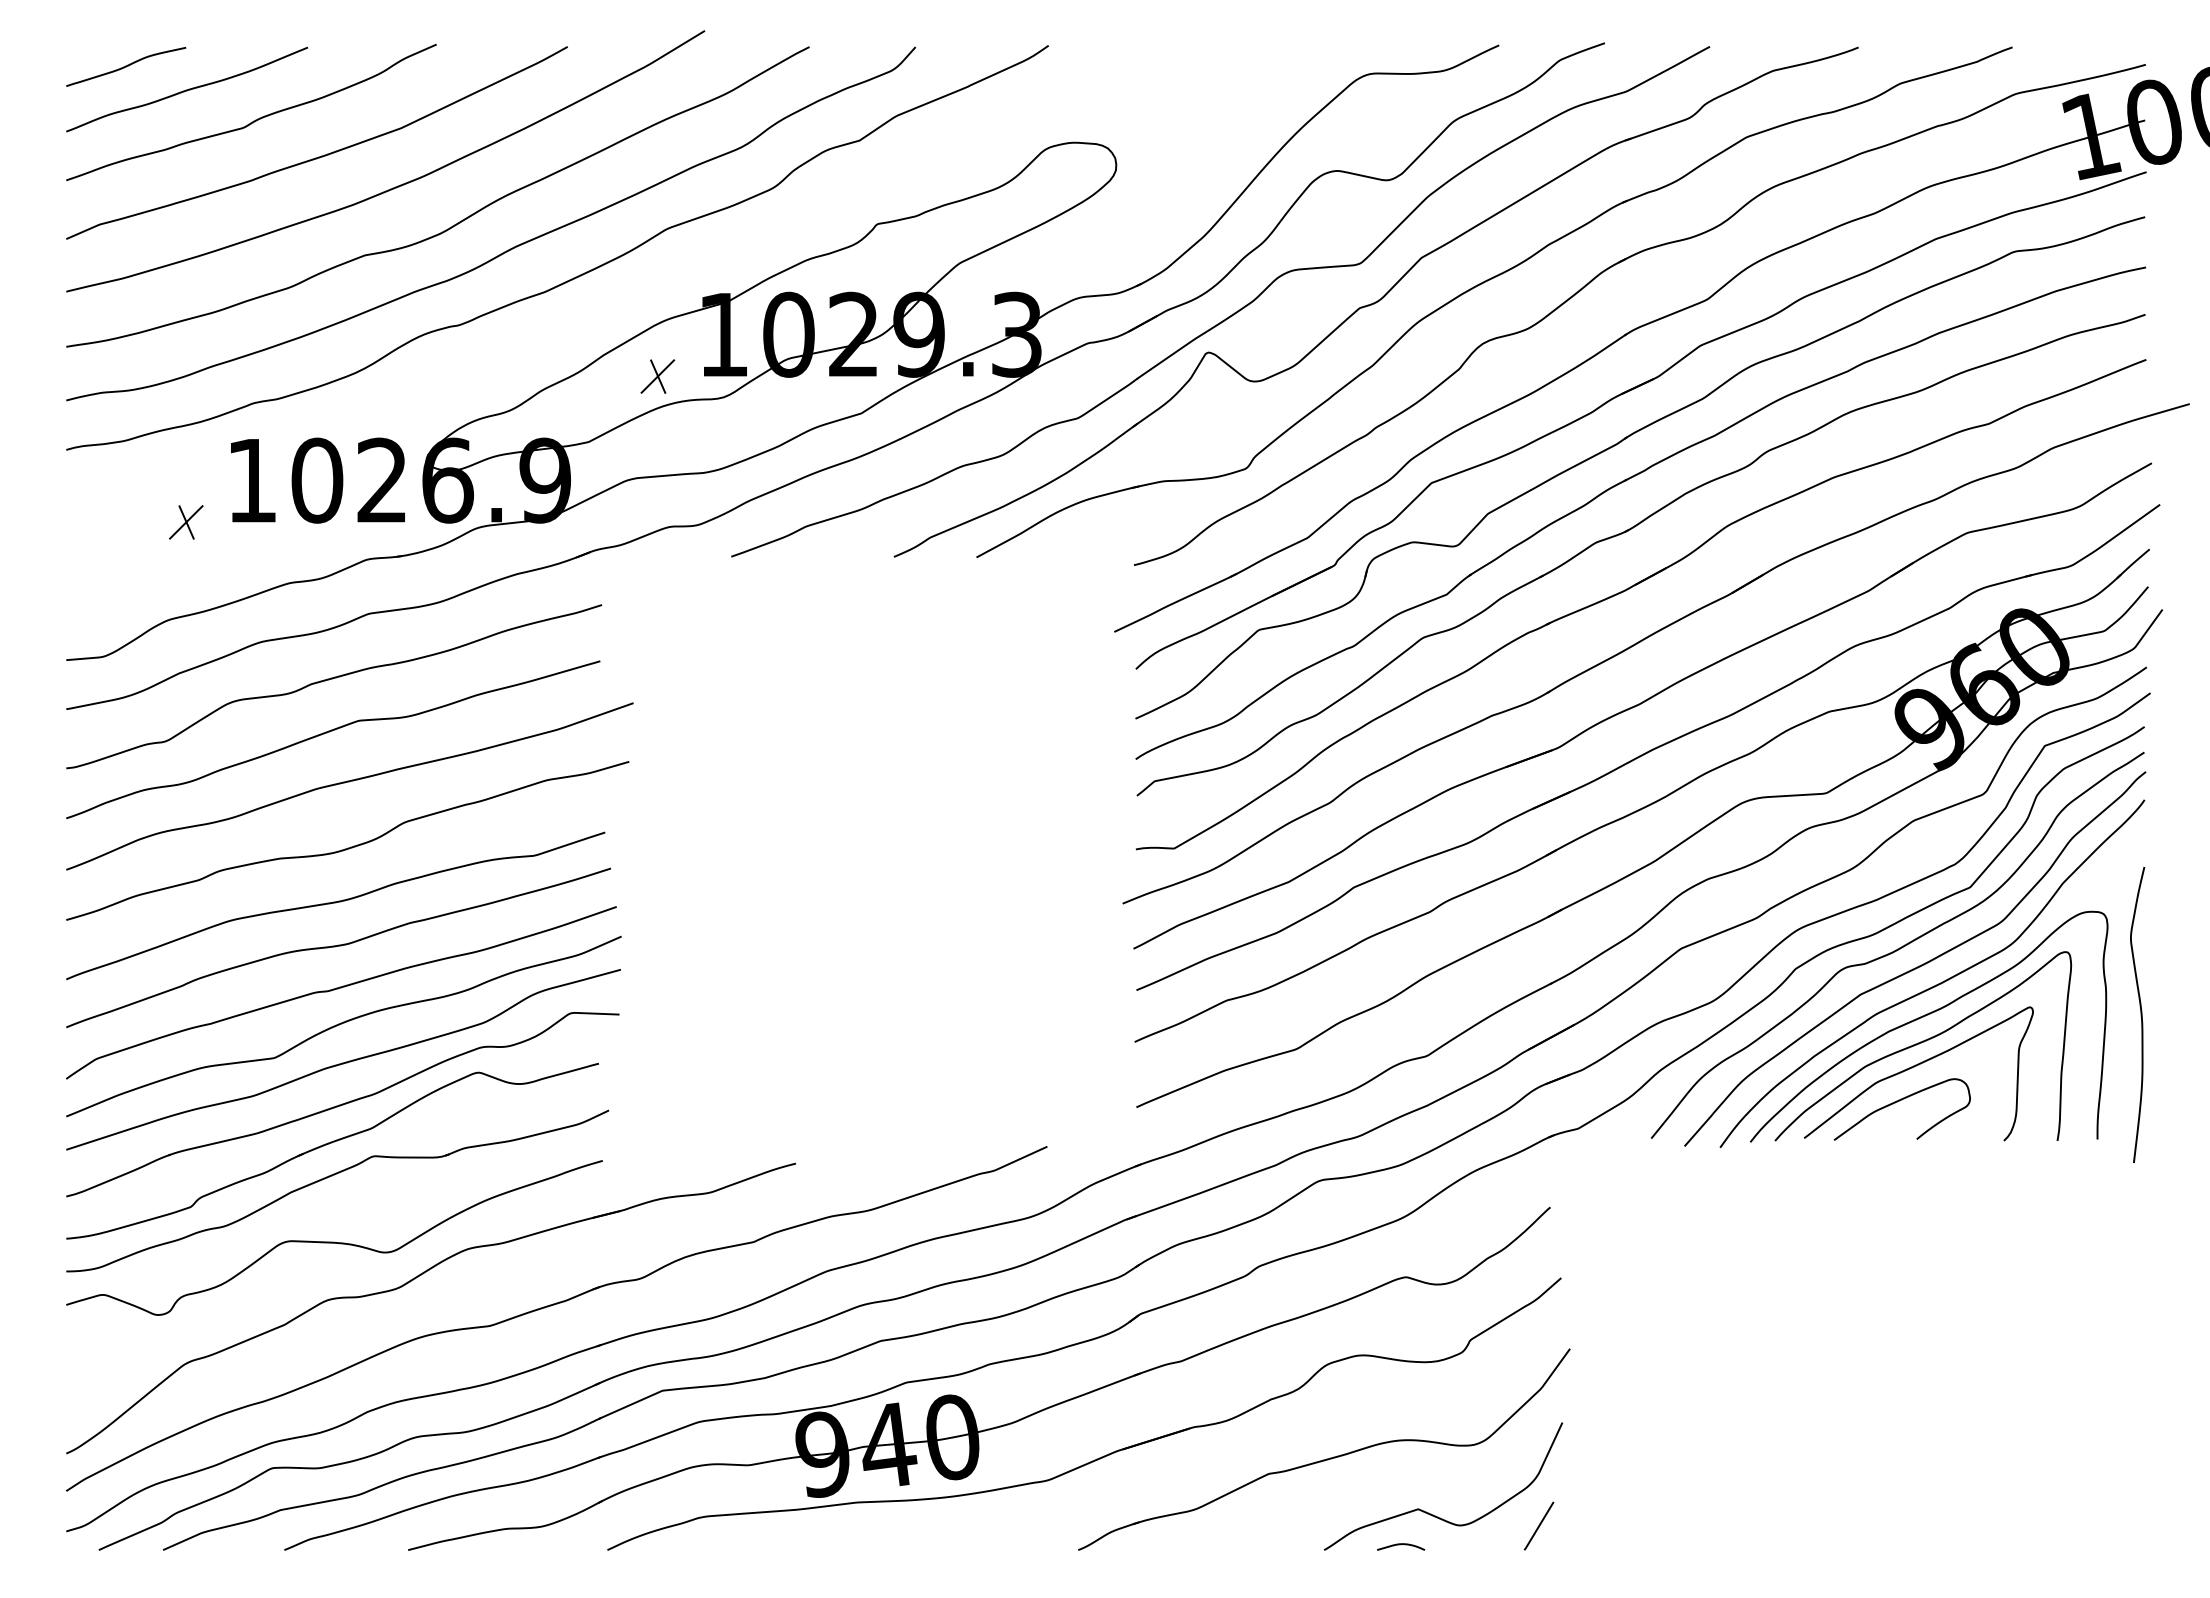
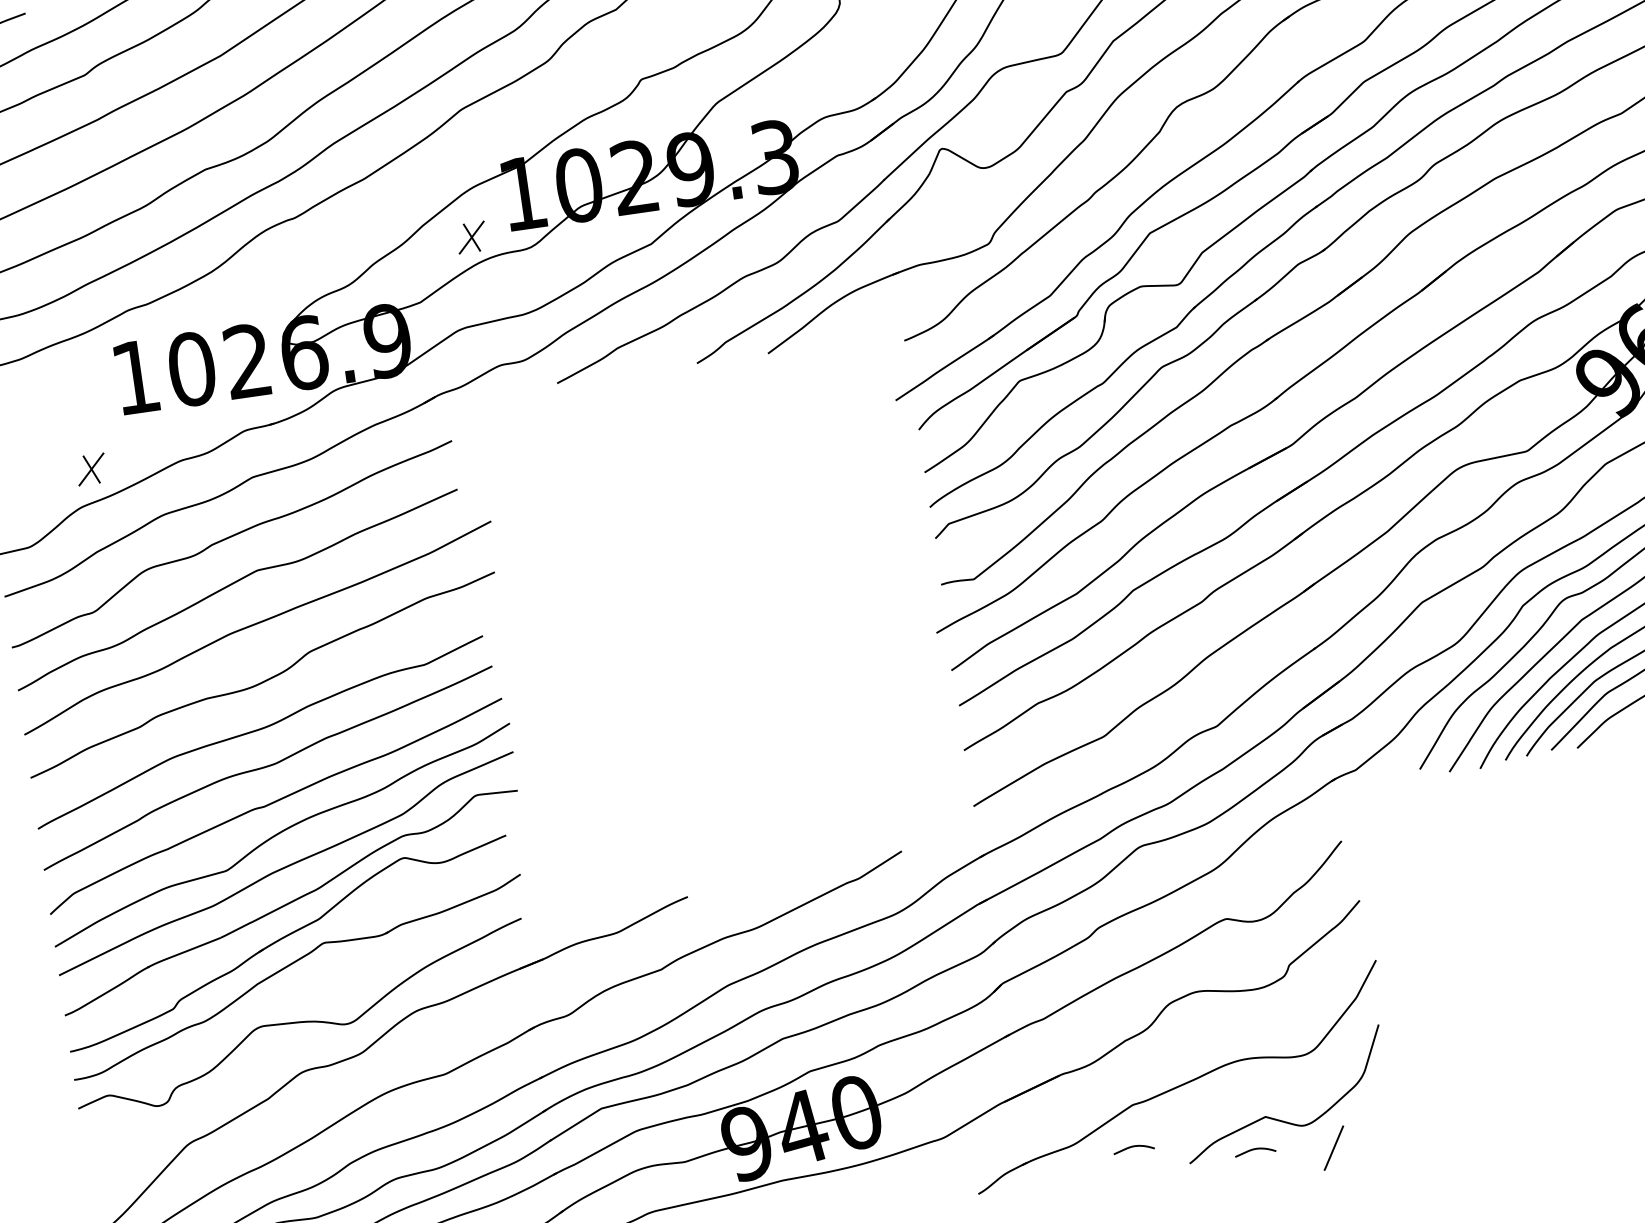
part: (186, 522) -> (91, 469), moved
curve: (1263, 1522) -> (1134, 1147), added
line: (1538, 1525) -> (1333, 1147), moved

